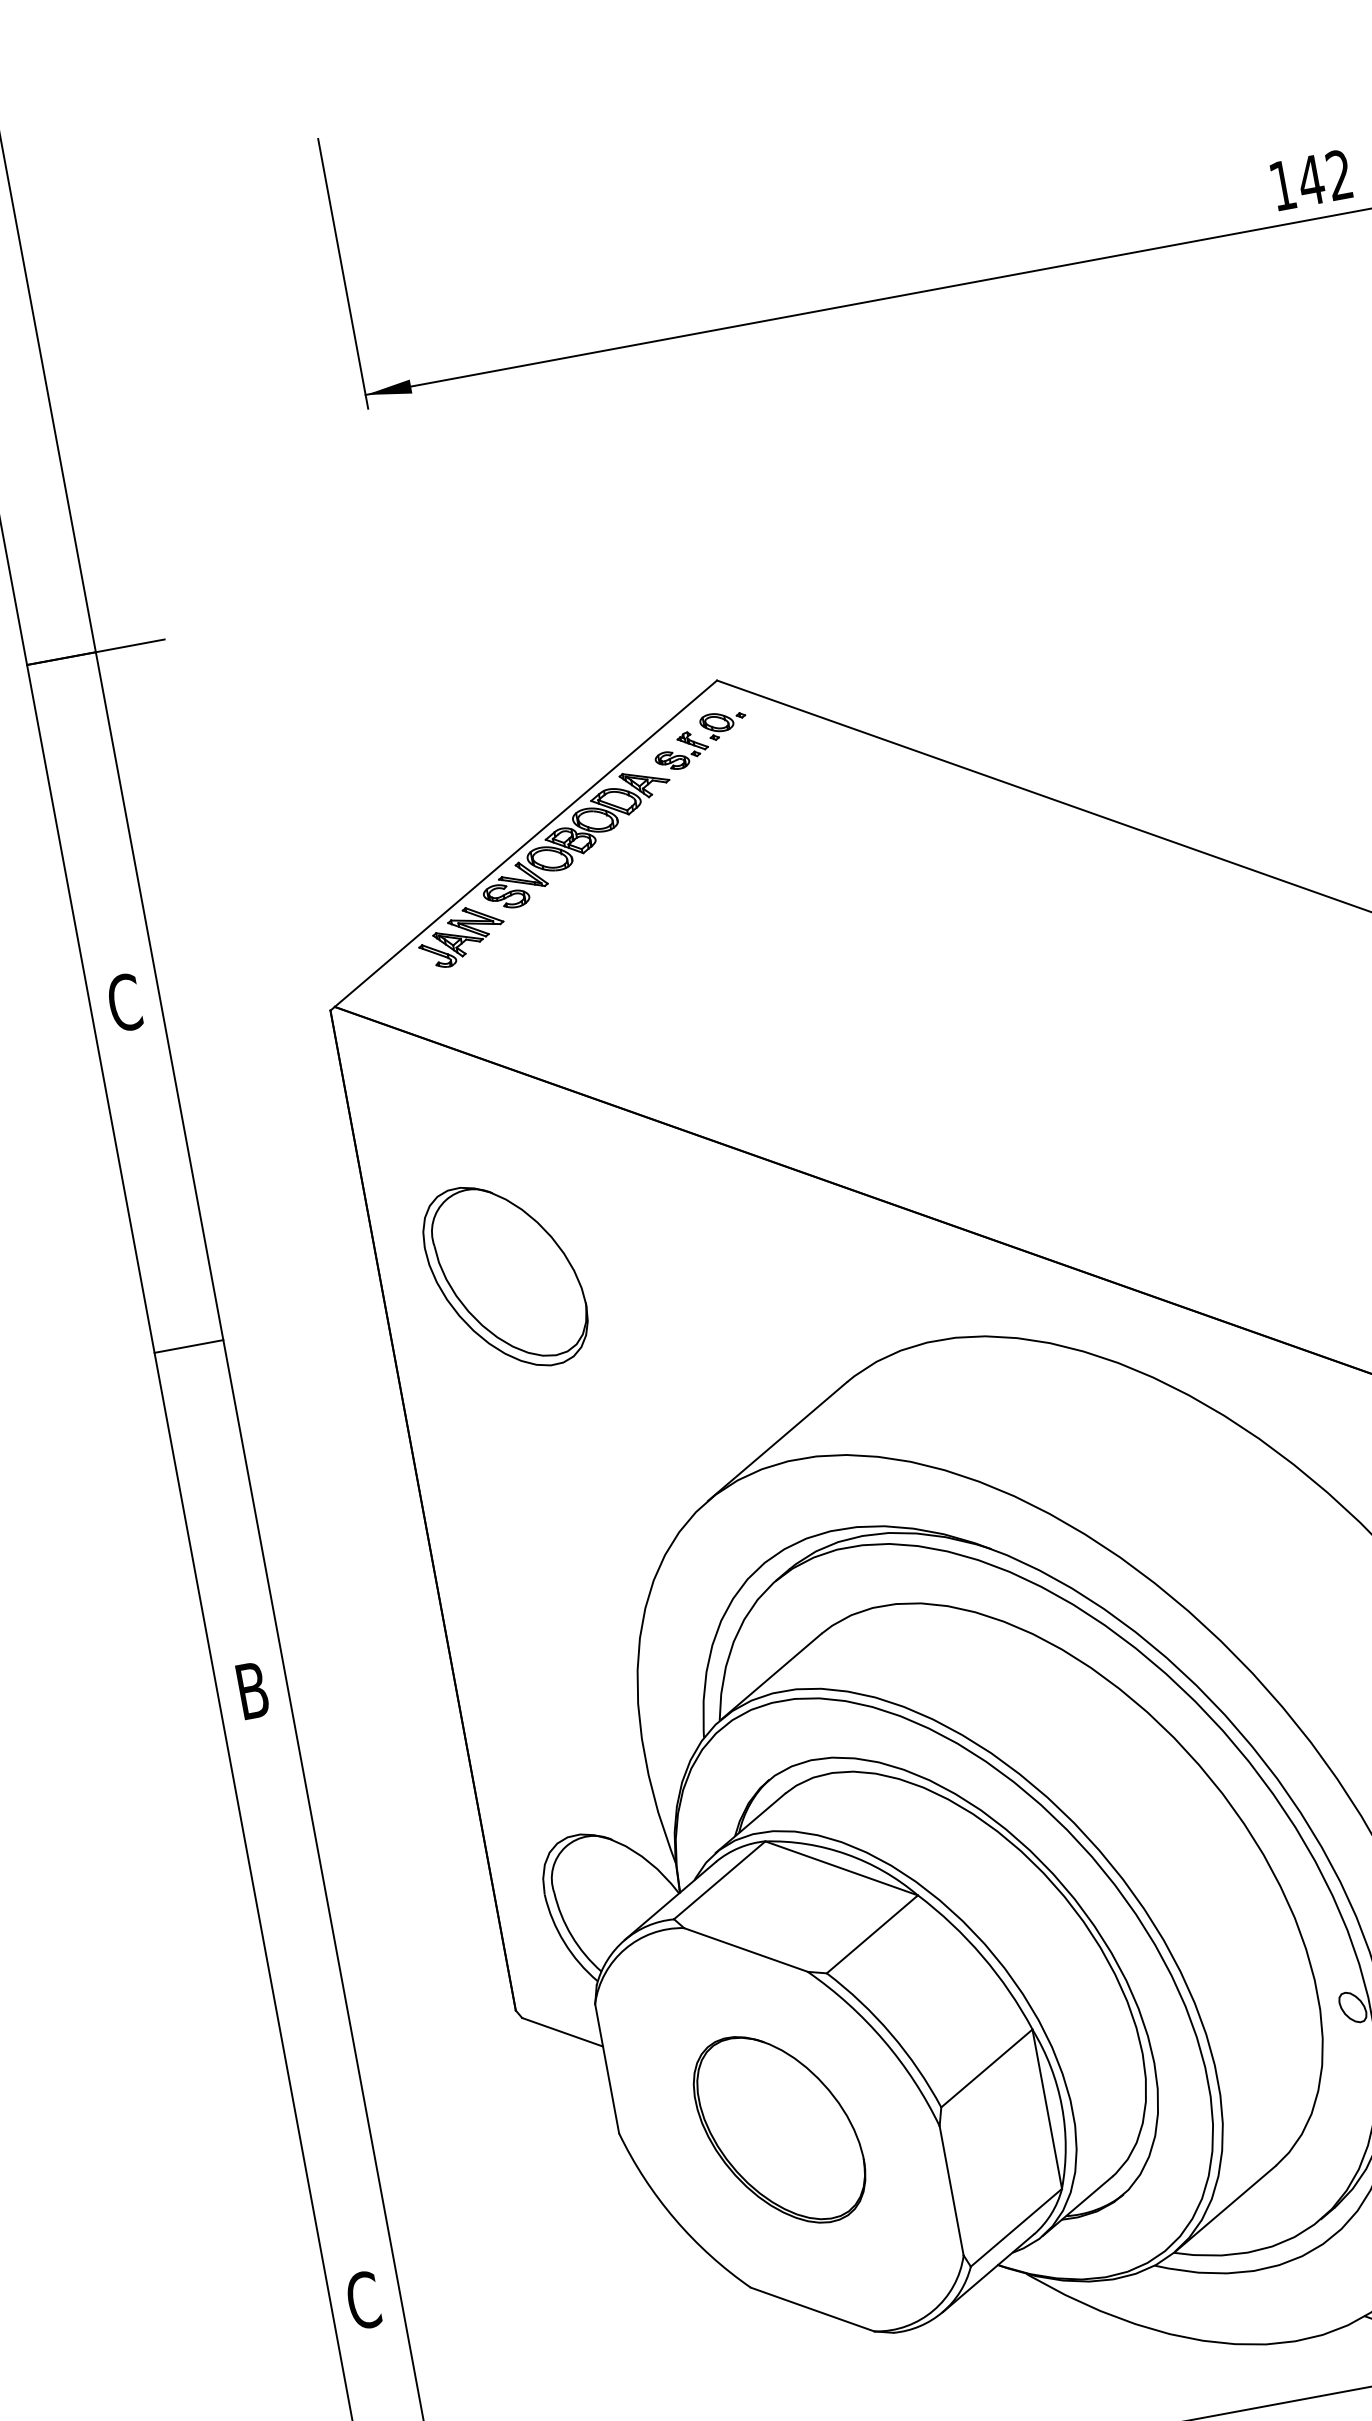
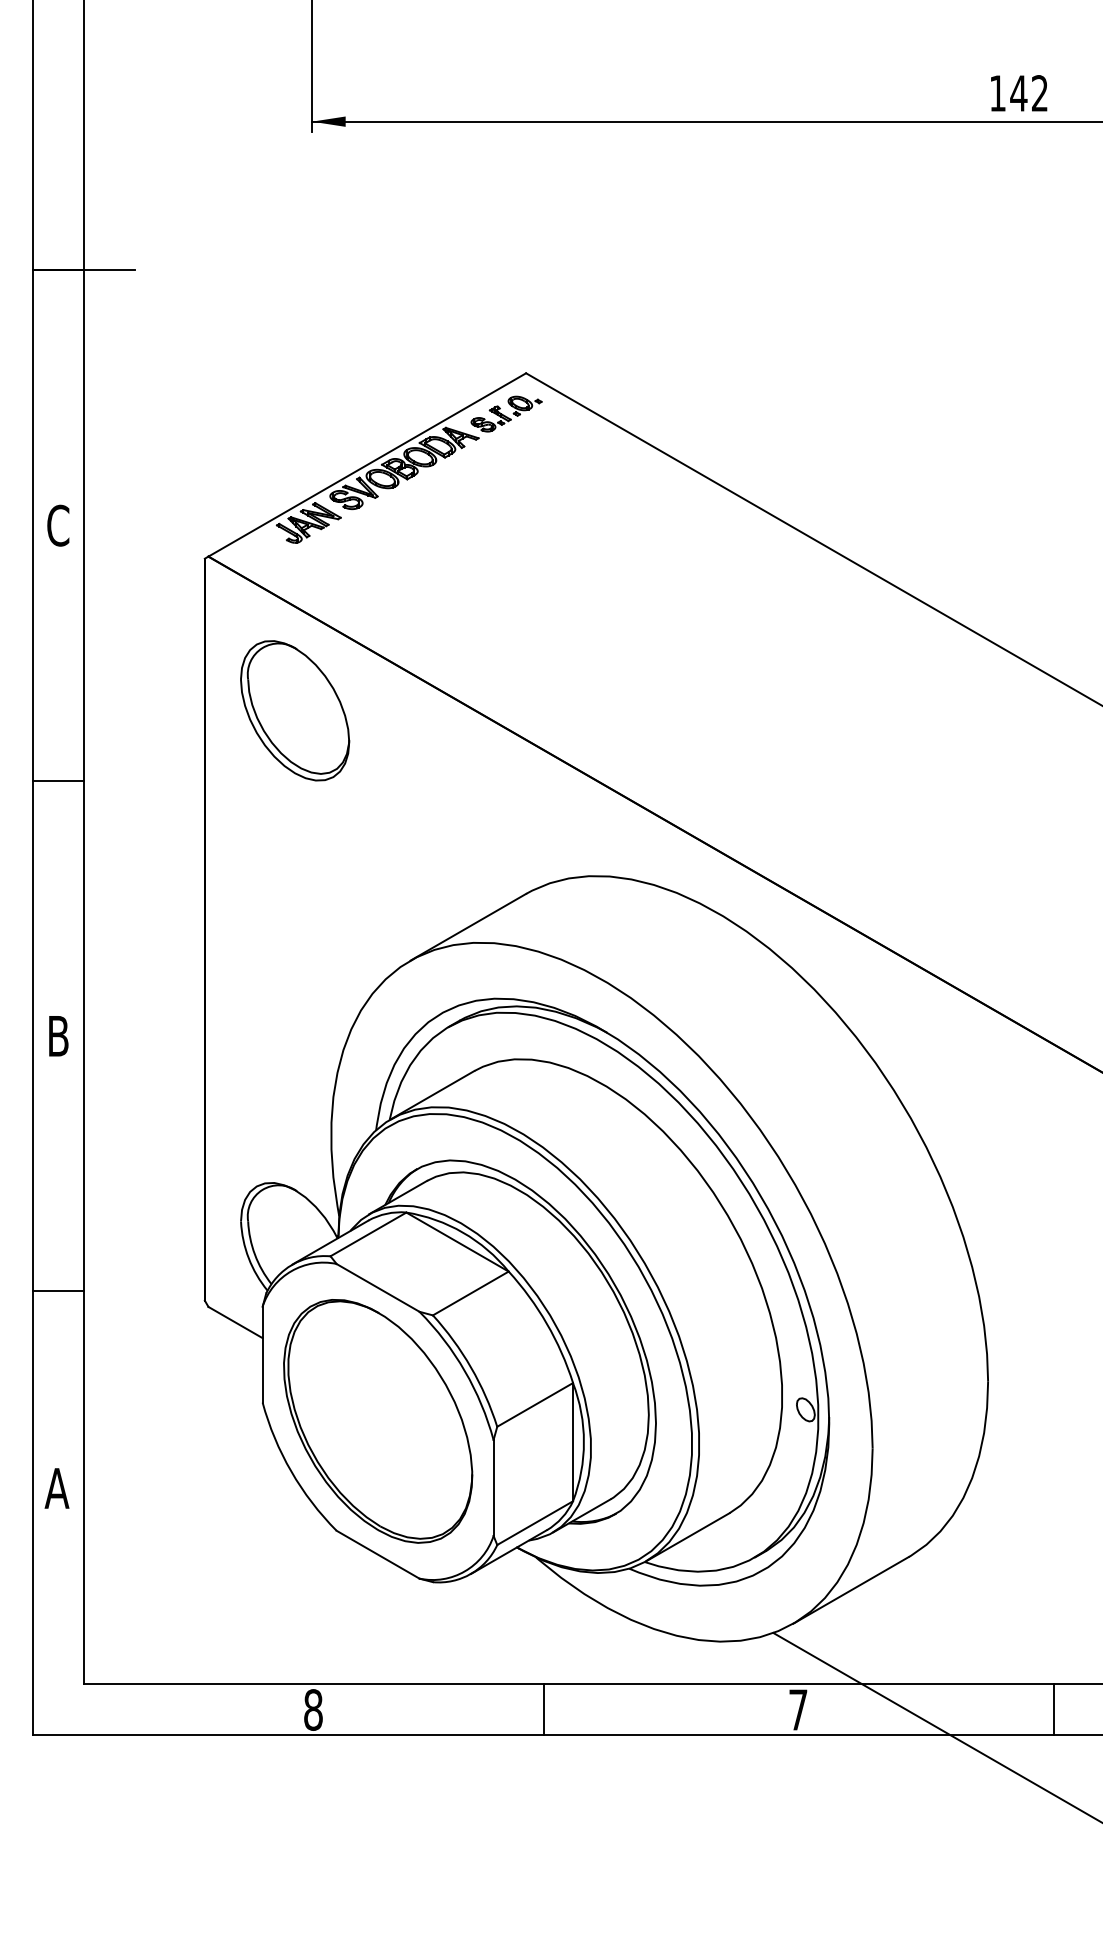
part: (506, 1276) -> (295, 710), moved
line: (316, 2034) -> (58, 1291), added
part: (779, 2129) -> (378, 1421), size x1.67
text: (362, 2300) -> (56, 1488), C -> A

